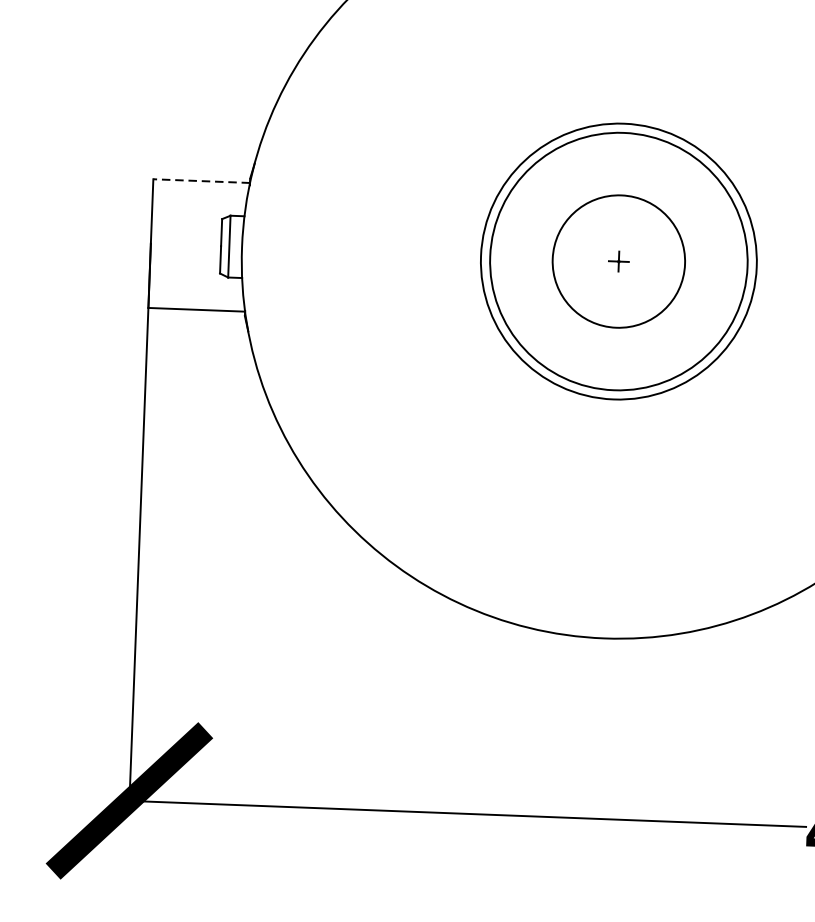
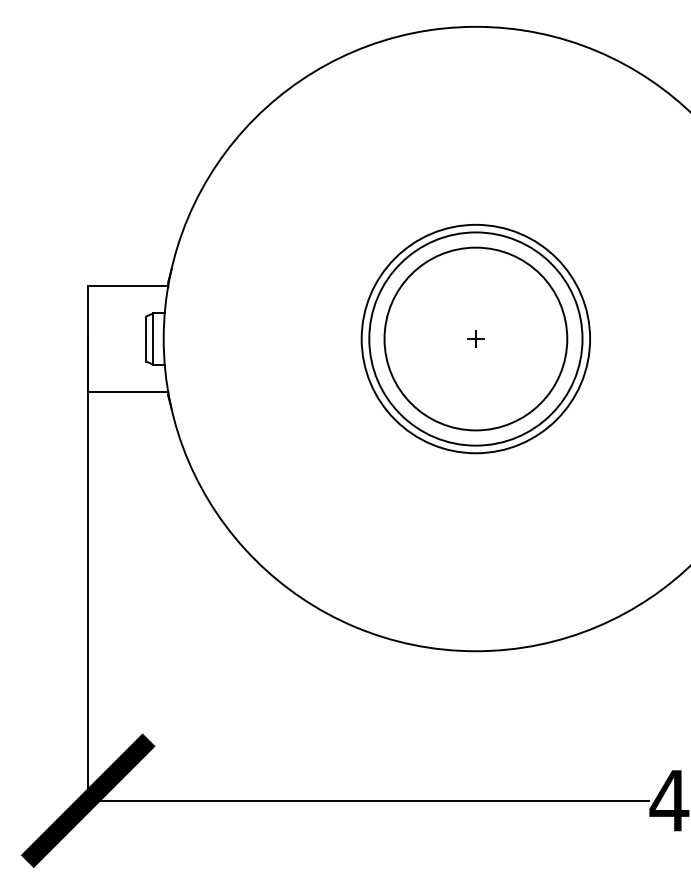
line: (200, 180) -> (127, 285), dashed -> solid
circle: (618, 260) -> (475, 338), size x1.67

